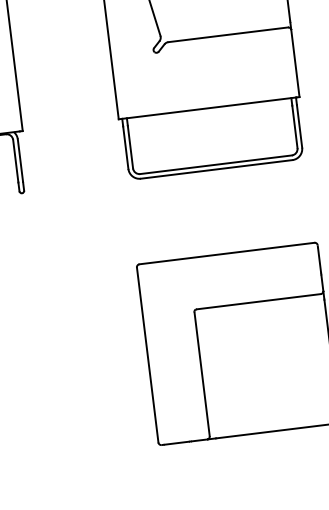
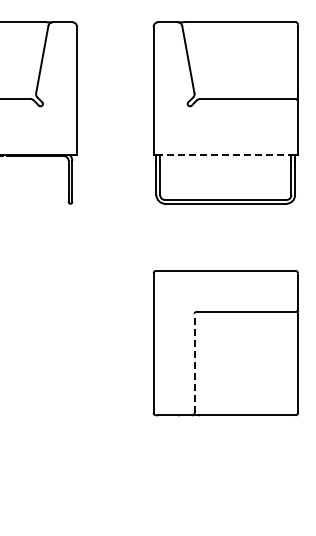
line: (208, 107) -> (225, 154), solid -> dashed
line: (202, 374) -> (194, 363), solid -> dashed

